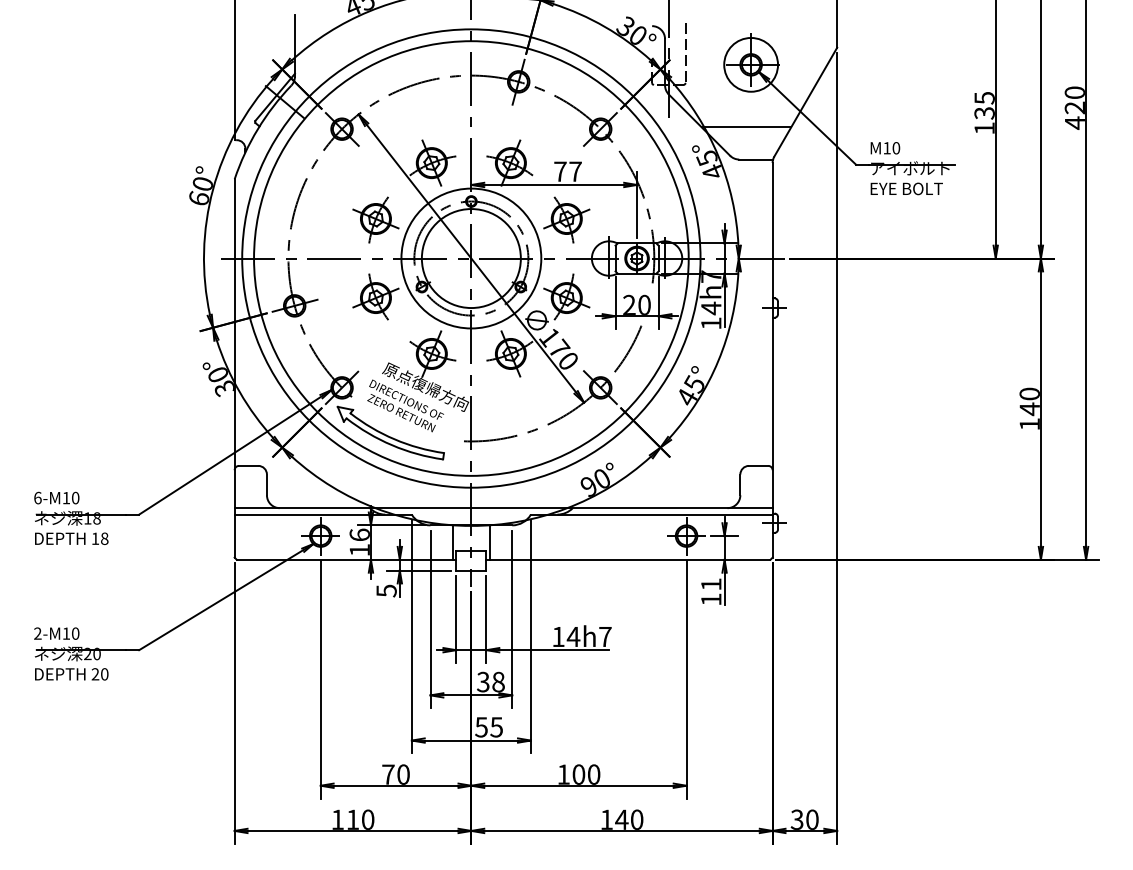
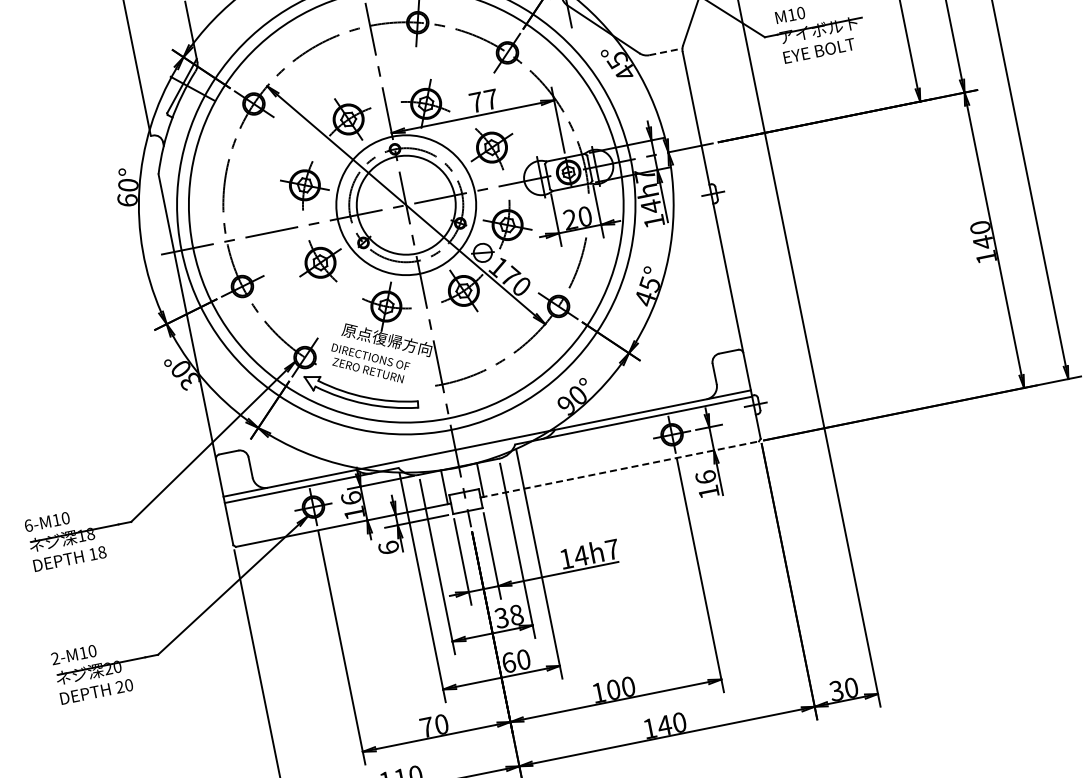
line: (746, 127) -> (650, 22), removed
line: (755, 159) -> (665, 51), solid -> dashed
line: (628, 559) -> (619, 469), solid -> dashed
text: (711, 584) -> (706, 477), 11 -> 16
text: (386, 590) -> (388, 547), 5 -> 6
text: (488, 727) -> (515, 661), 55 -> 60

